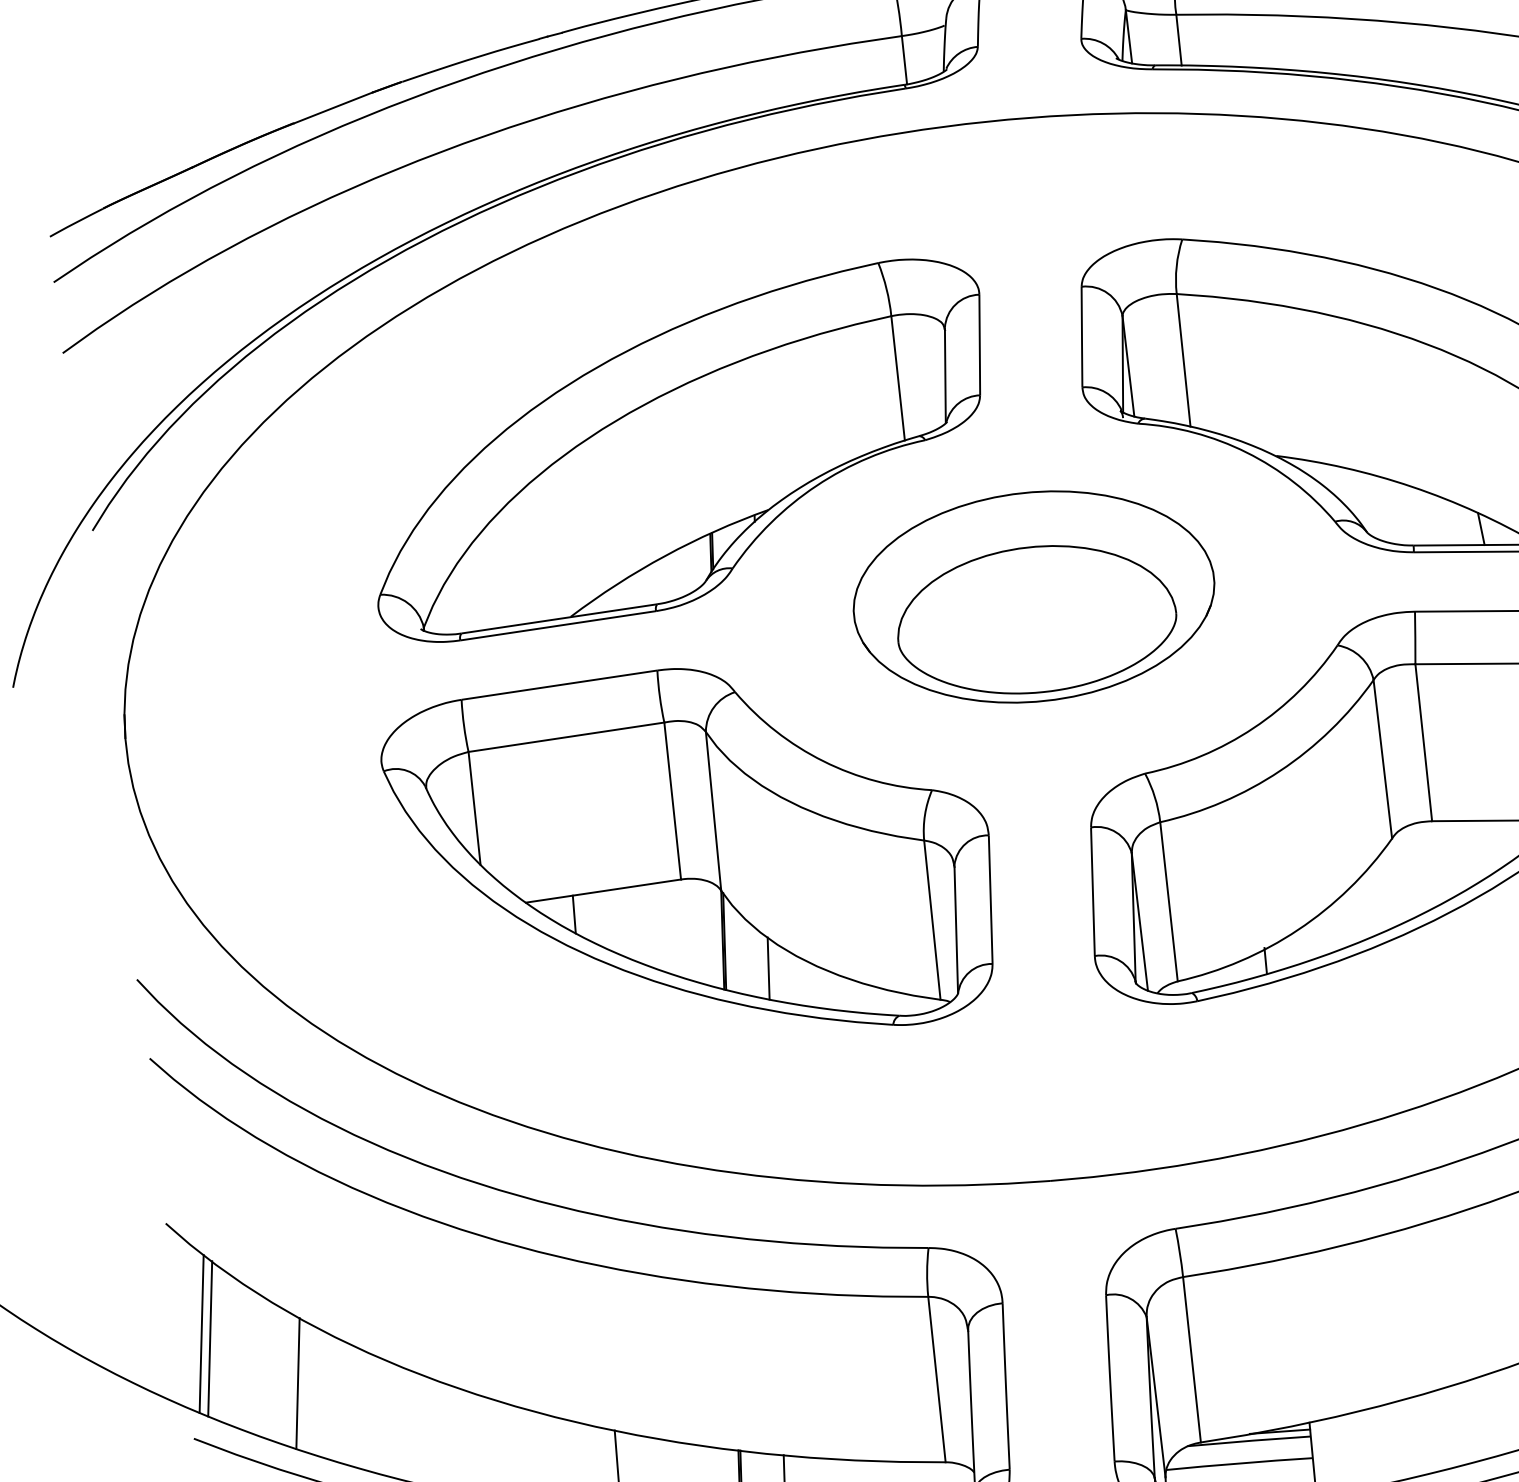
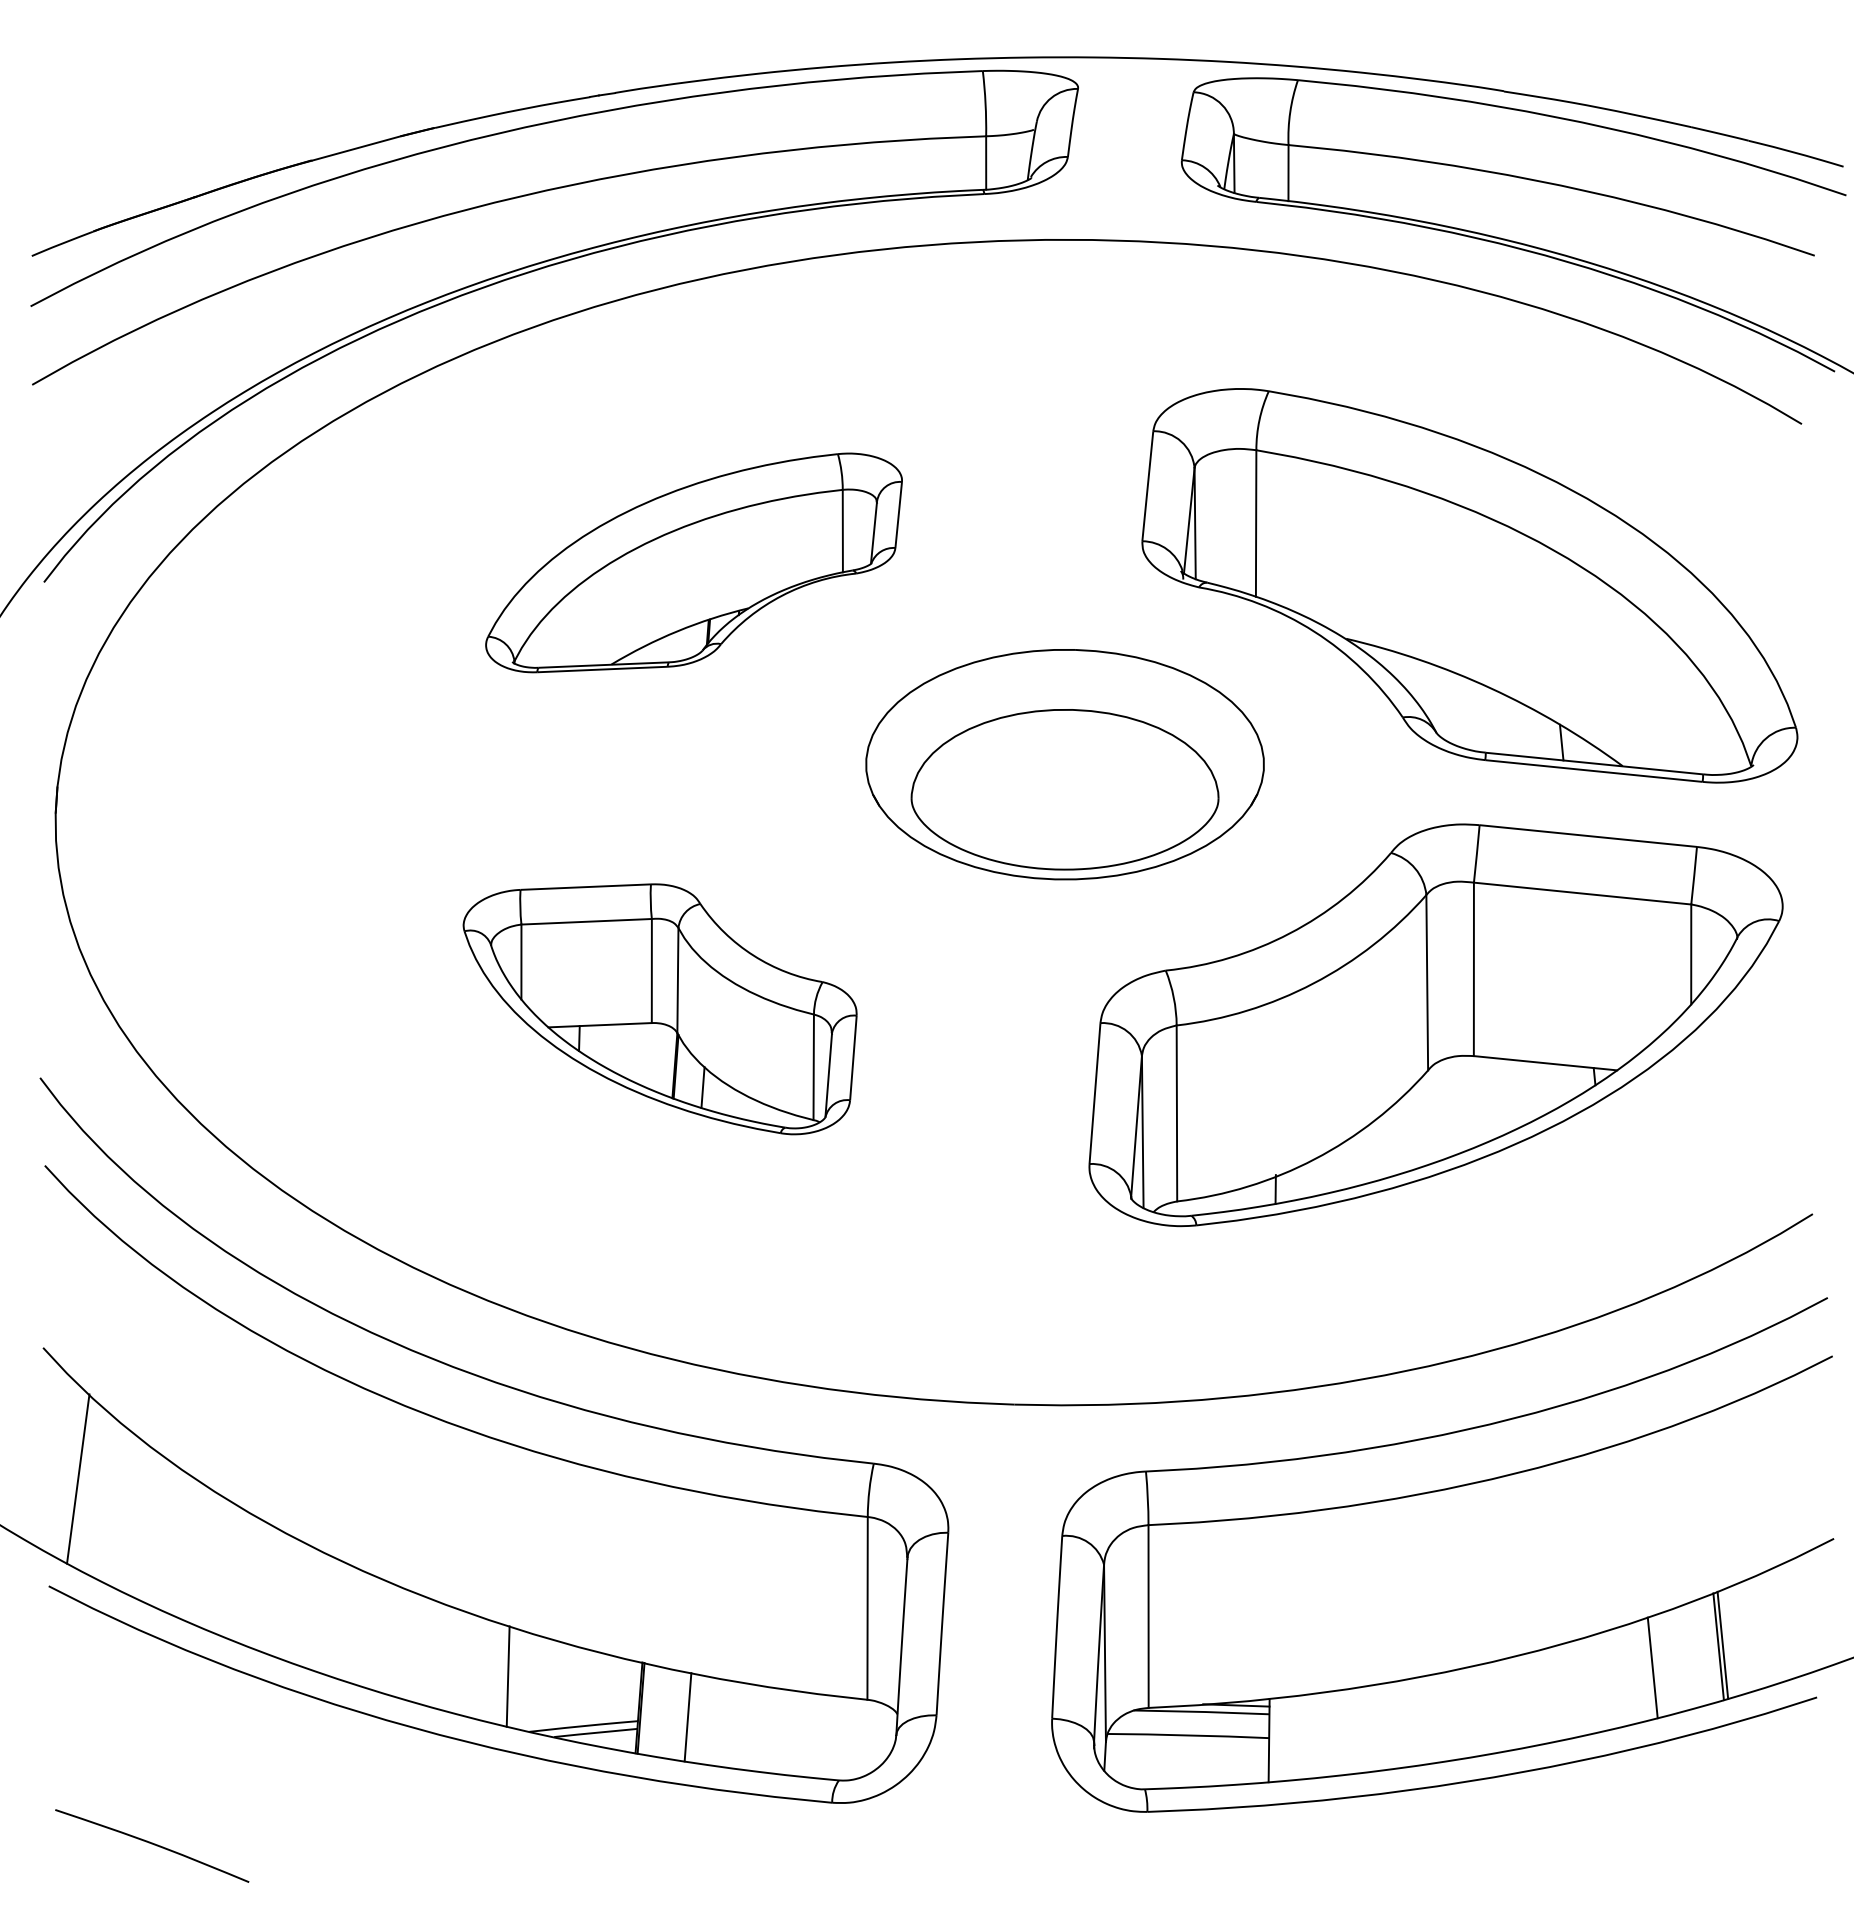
part: (678, 450) -> (693, 562), size x0.6
part: (690, 857) -> (659, 1009), size x0.6
line: (201, 1333) -> (69, 1472), removed
line: (297, 1383) -> (168, 1537), removed

